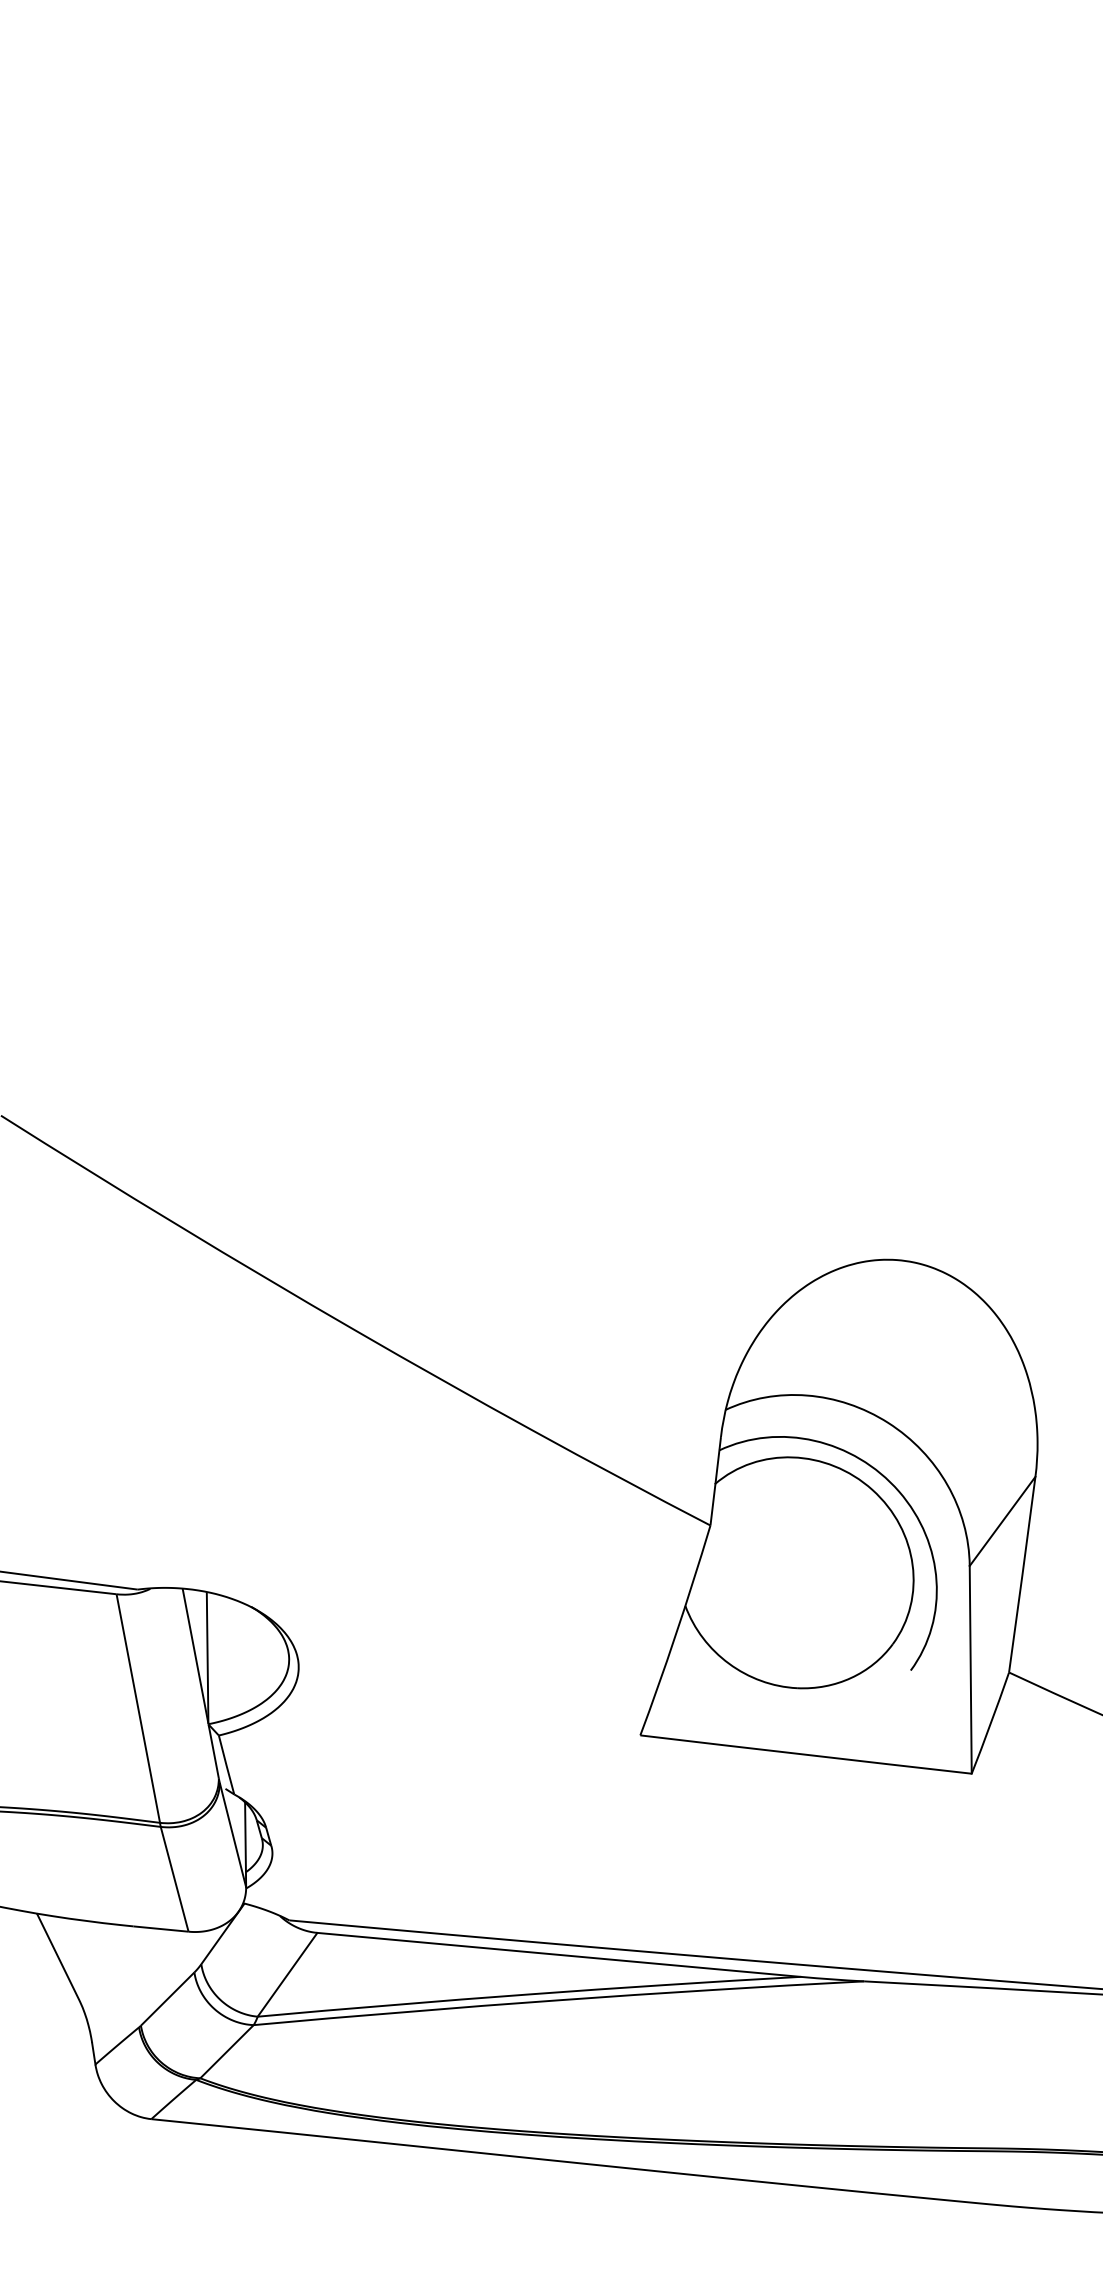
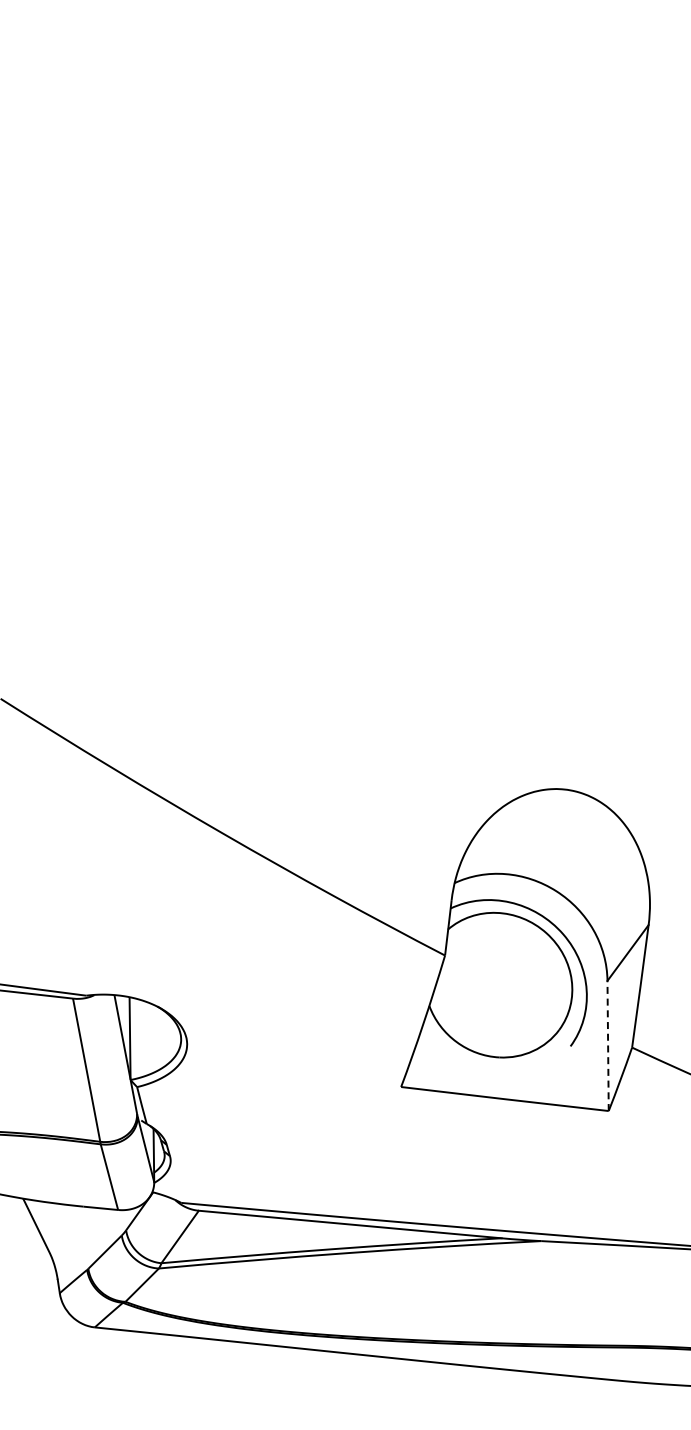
line: (971, 1669) -> (608, 1045), solid -> dashed

